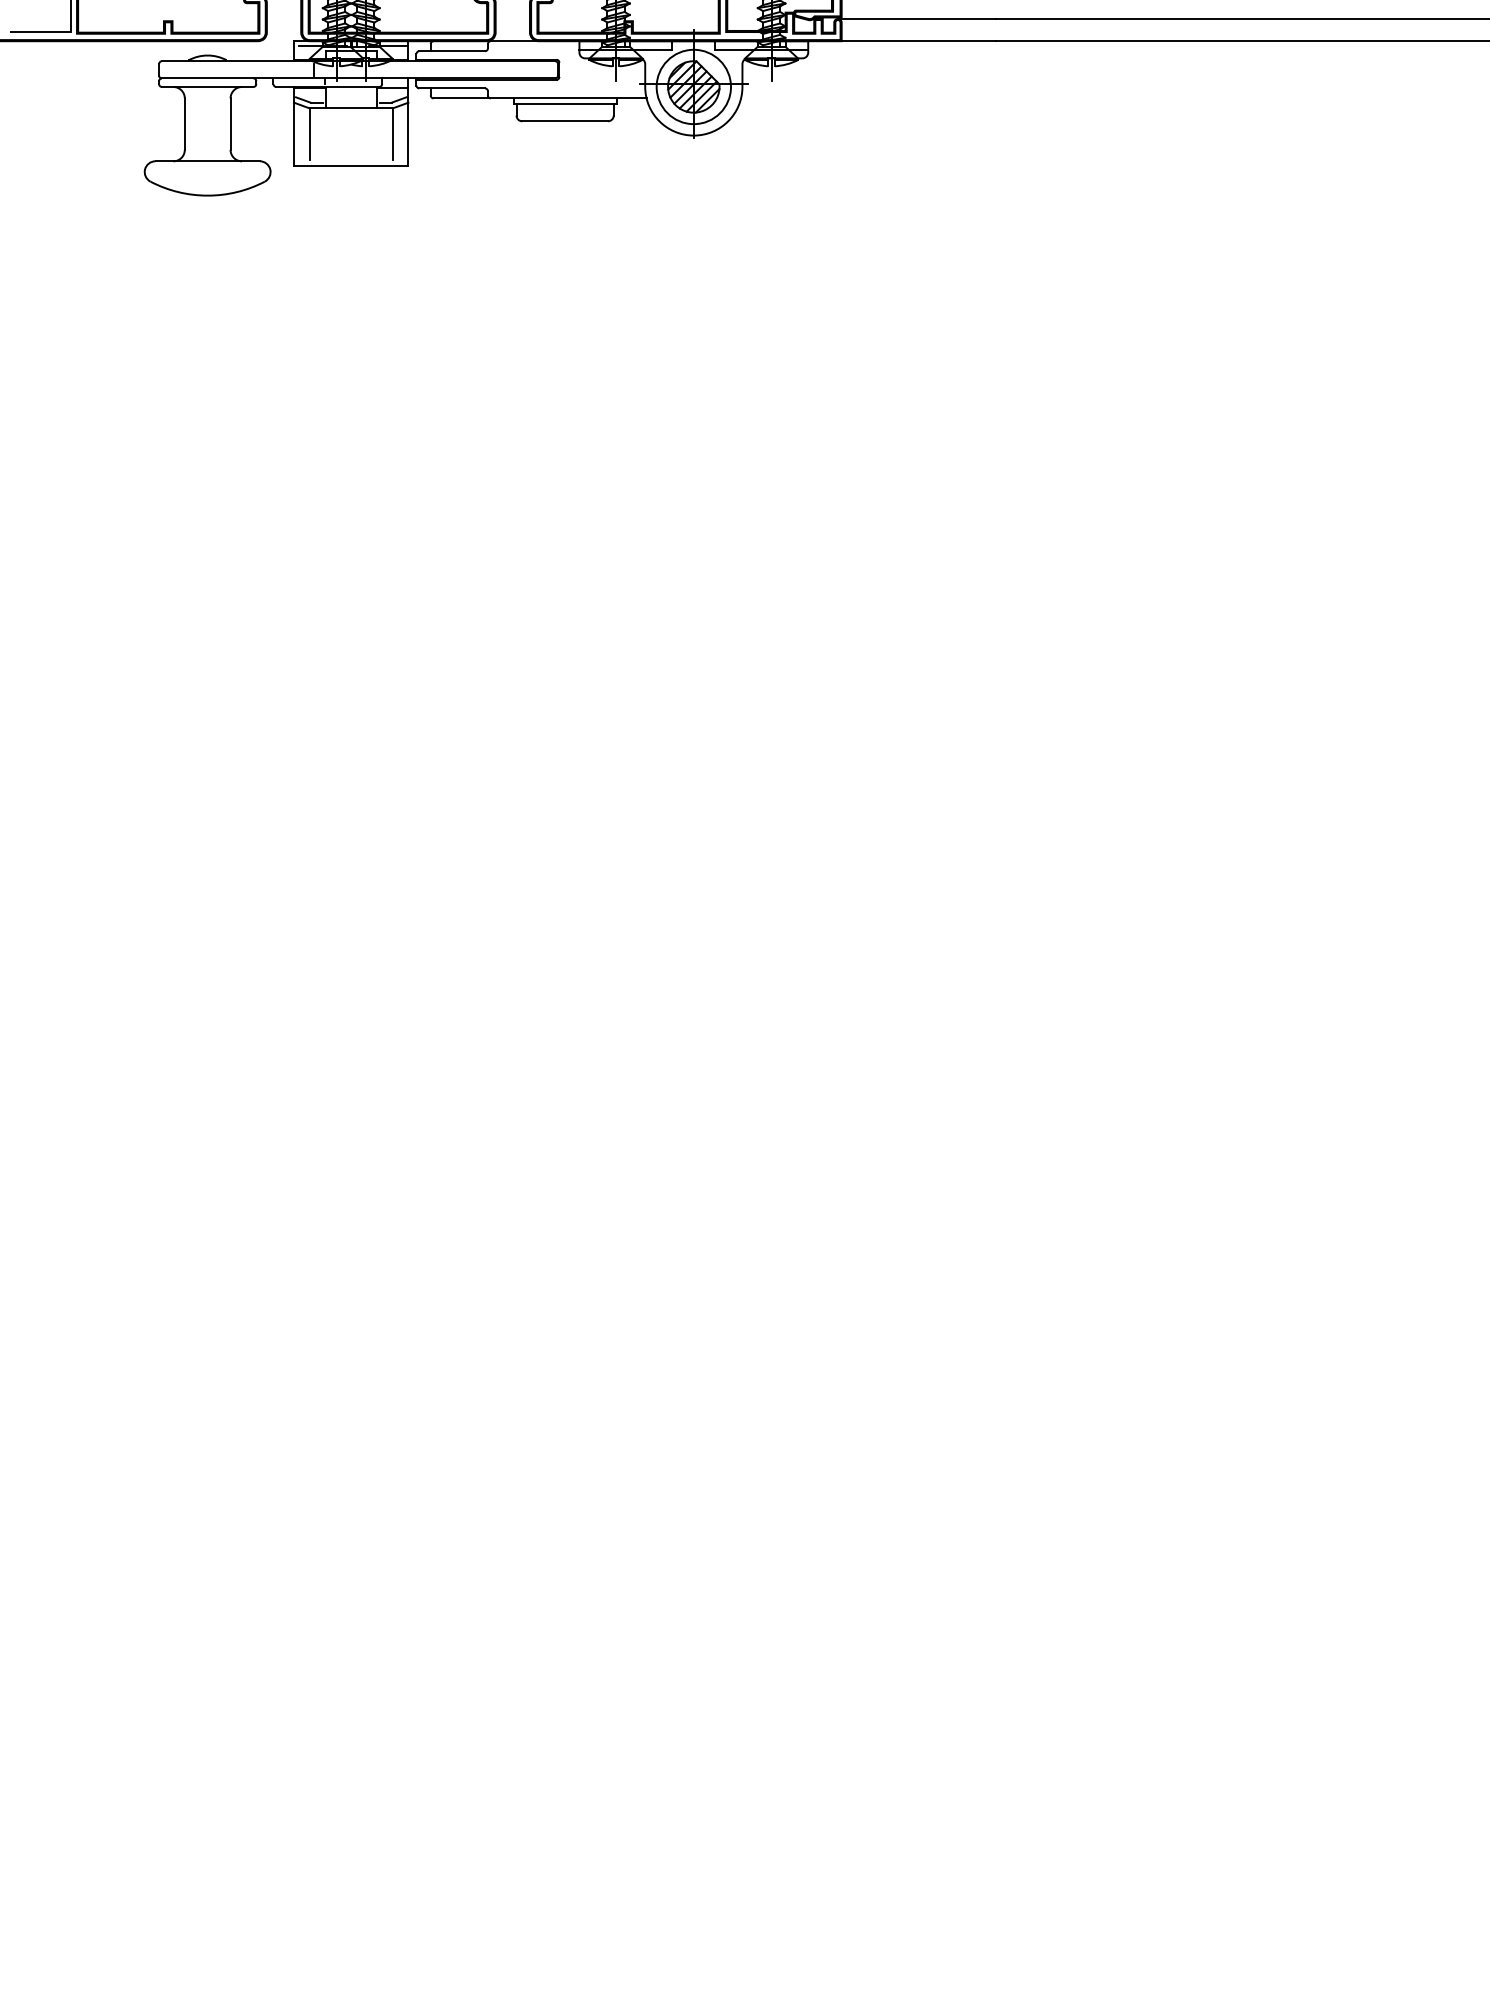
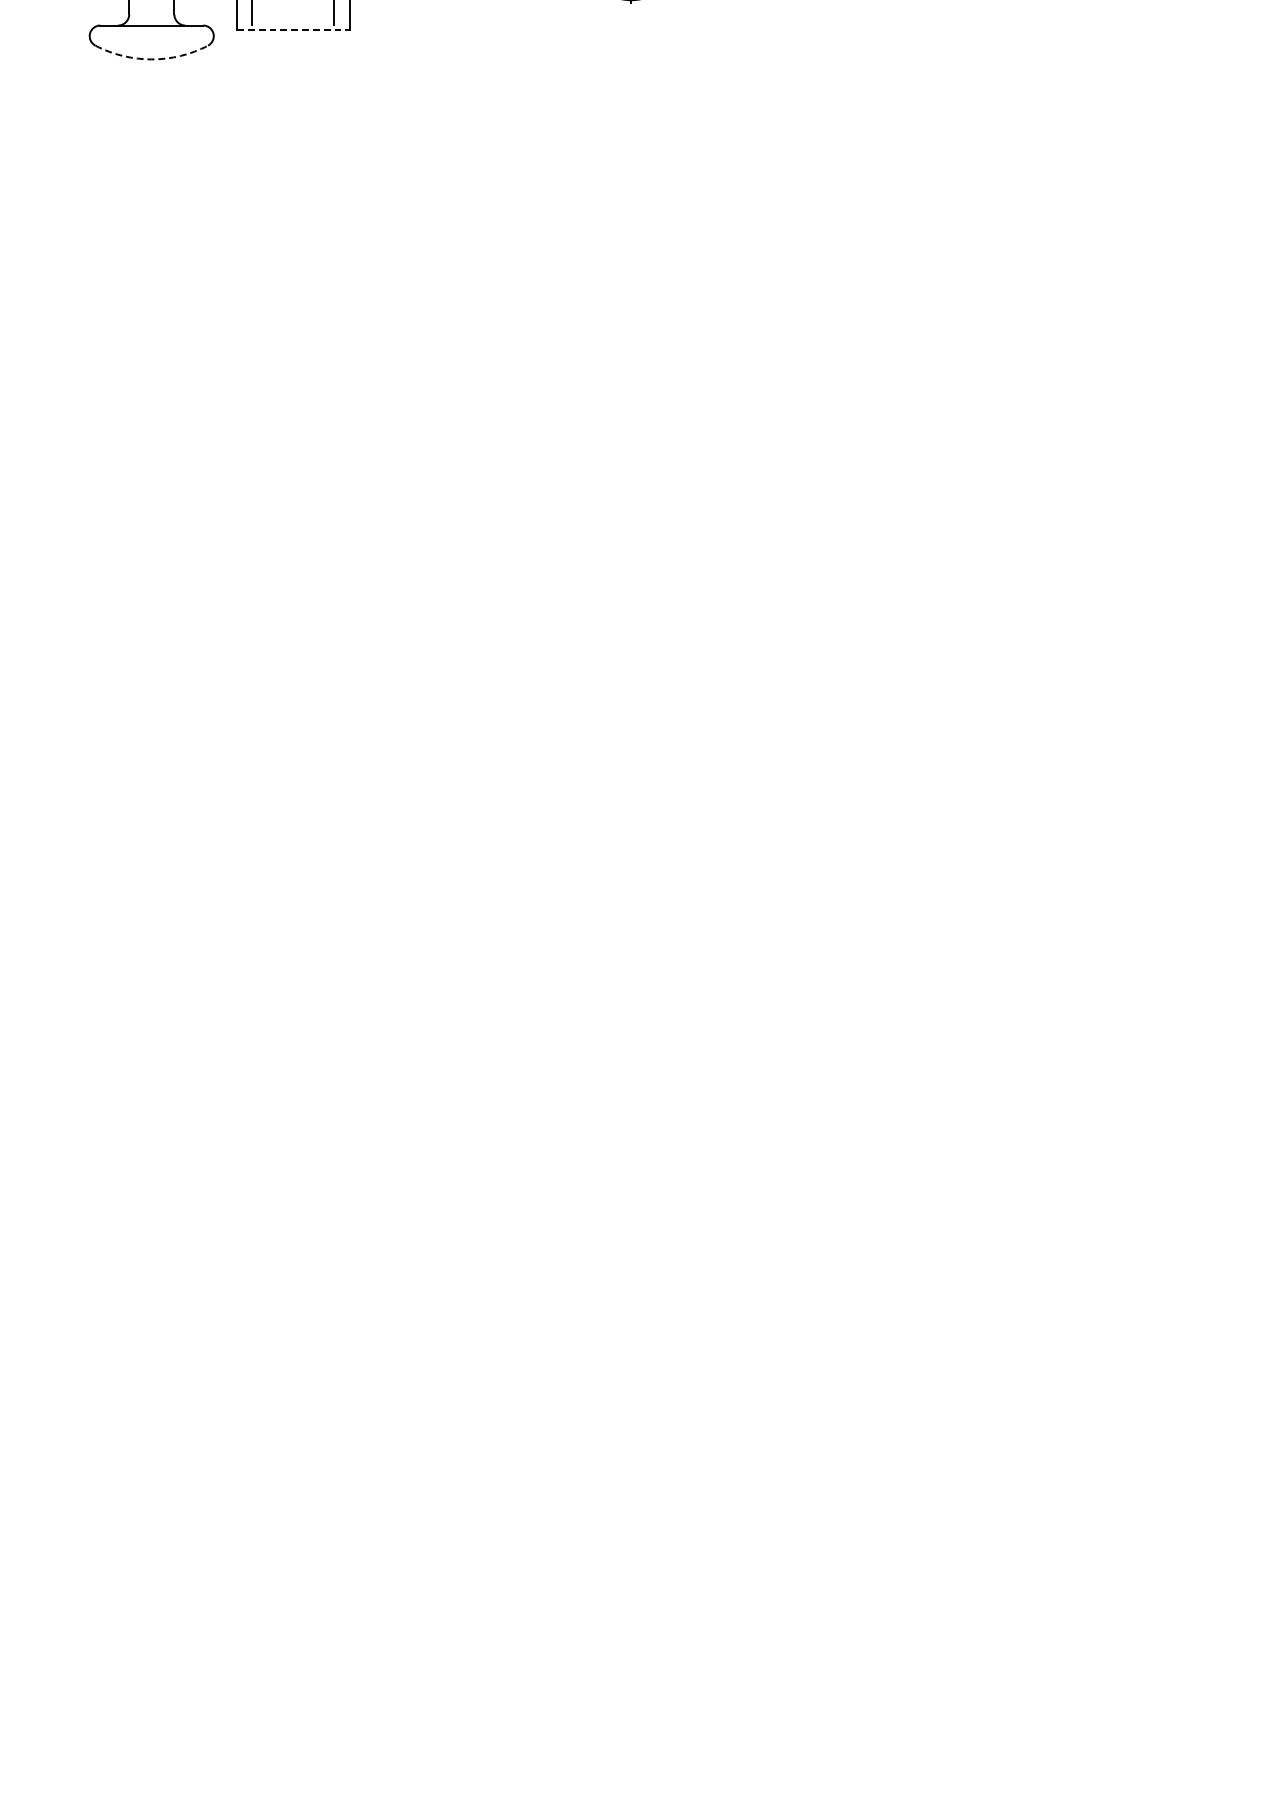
line: (351, 165) -> (293, 29), solid -> dashed
arc: (207, 195) -> (151, 59), solid -> dashed

